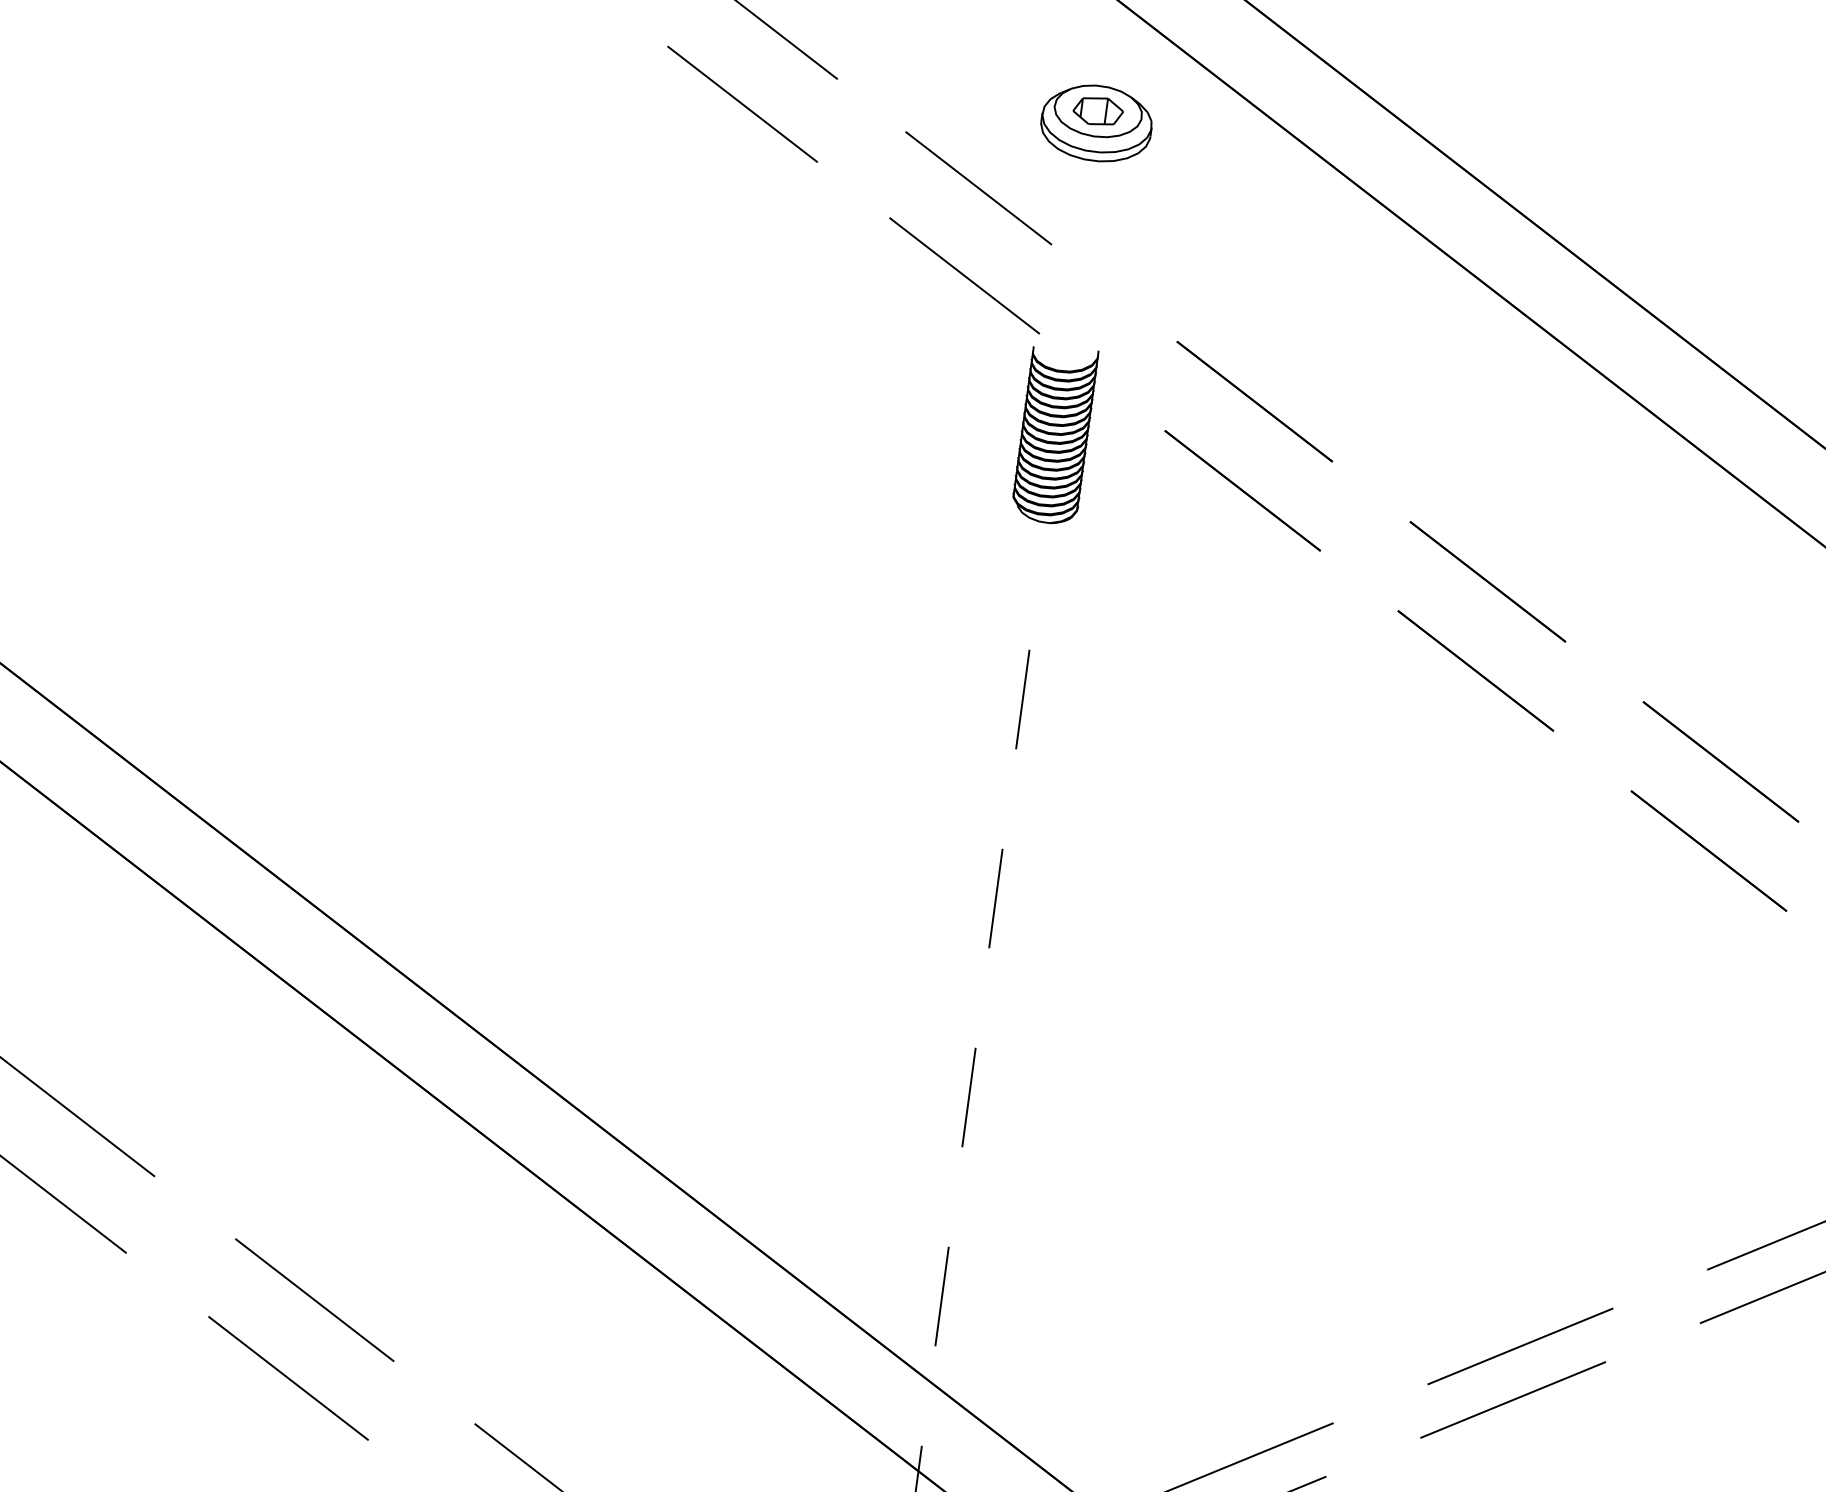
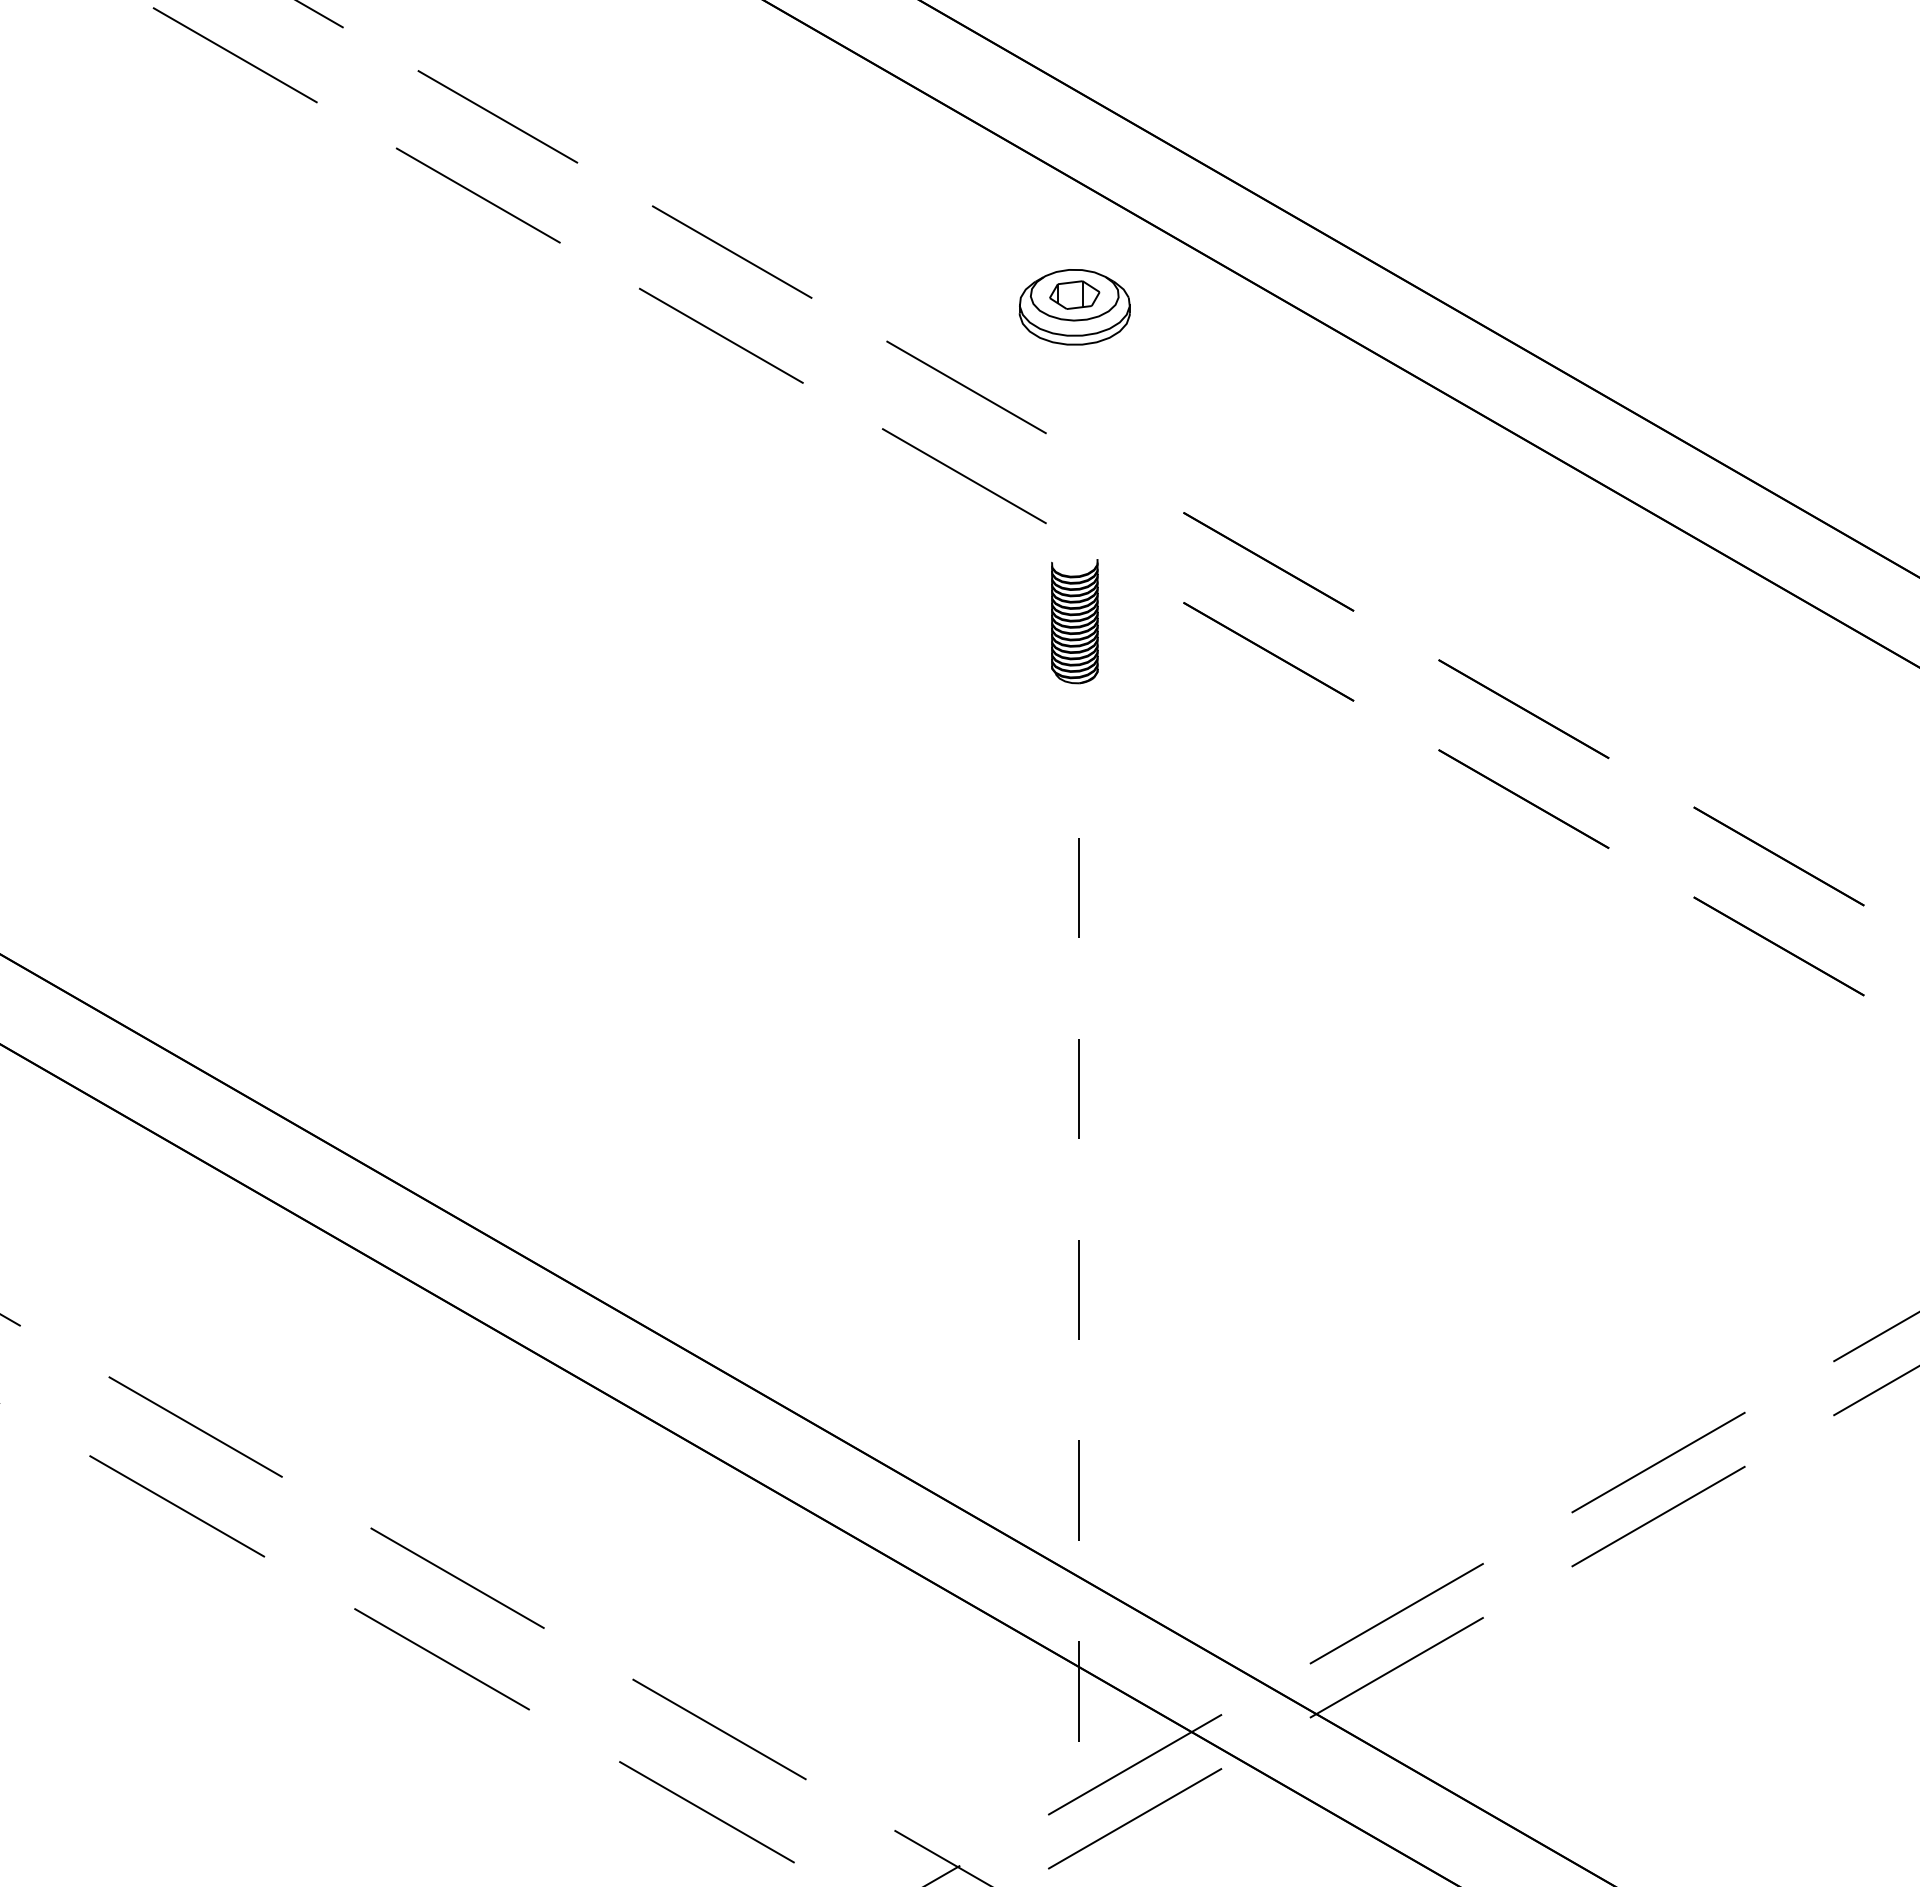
part: (1054, 434) -> (1074, 621), size x0.7

